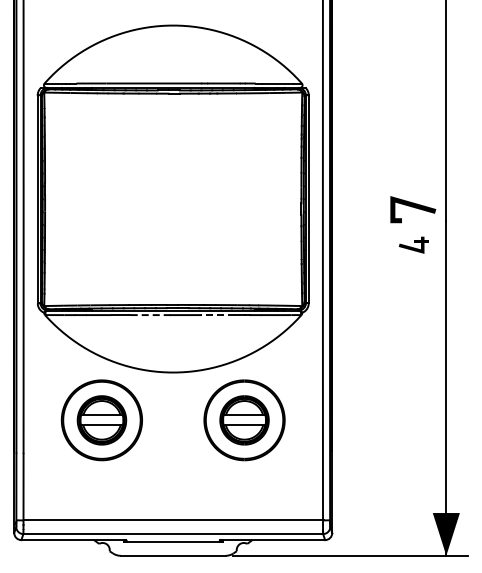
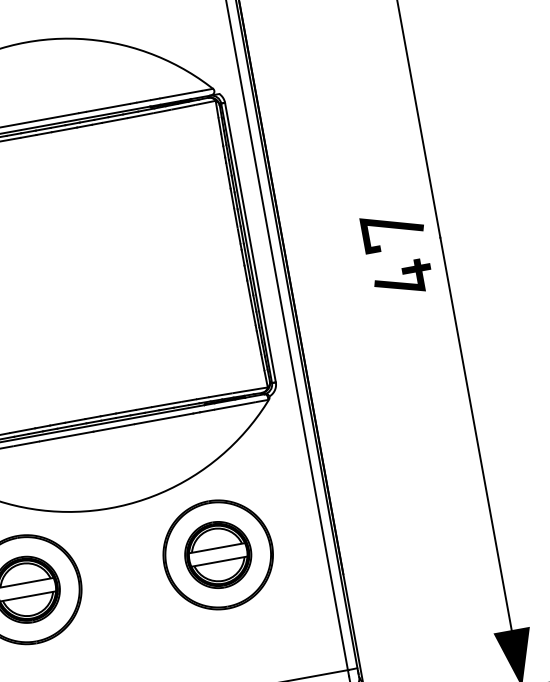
part: (413, 245) -> (402, 279), size x1.43
line: (150, 315) -> (66, 437), dashed -> solid
line: (218, 315) -> (157, 420), dashed -> solid

